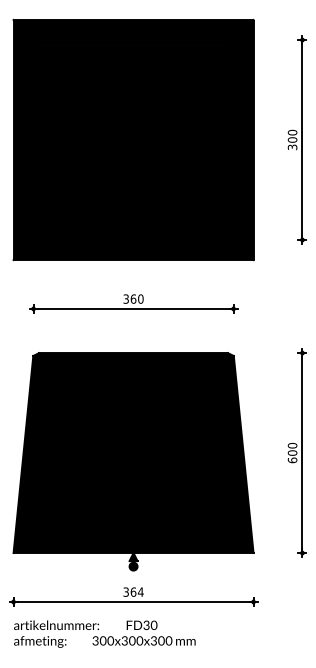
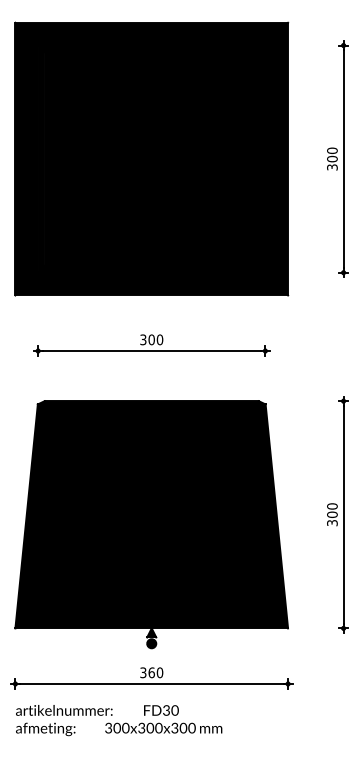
text: (133, 298) -> (151, 339), 360 -> 300
text: (292, 460) -> (332, 523), 600 -> 300
text: (140, 591) -> (159, 672), 364 -> 360

